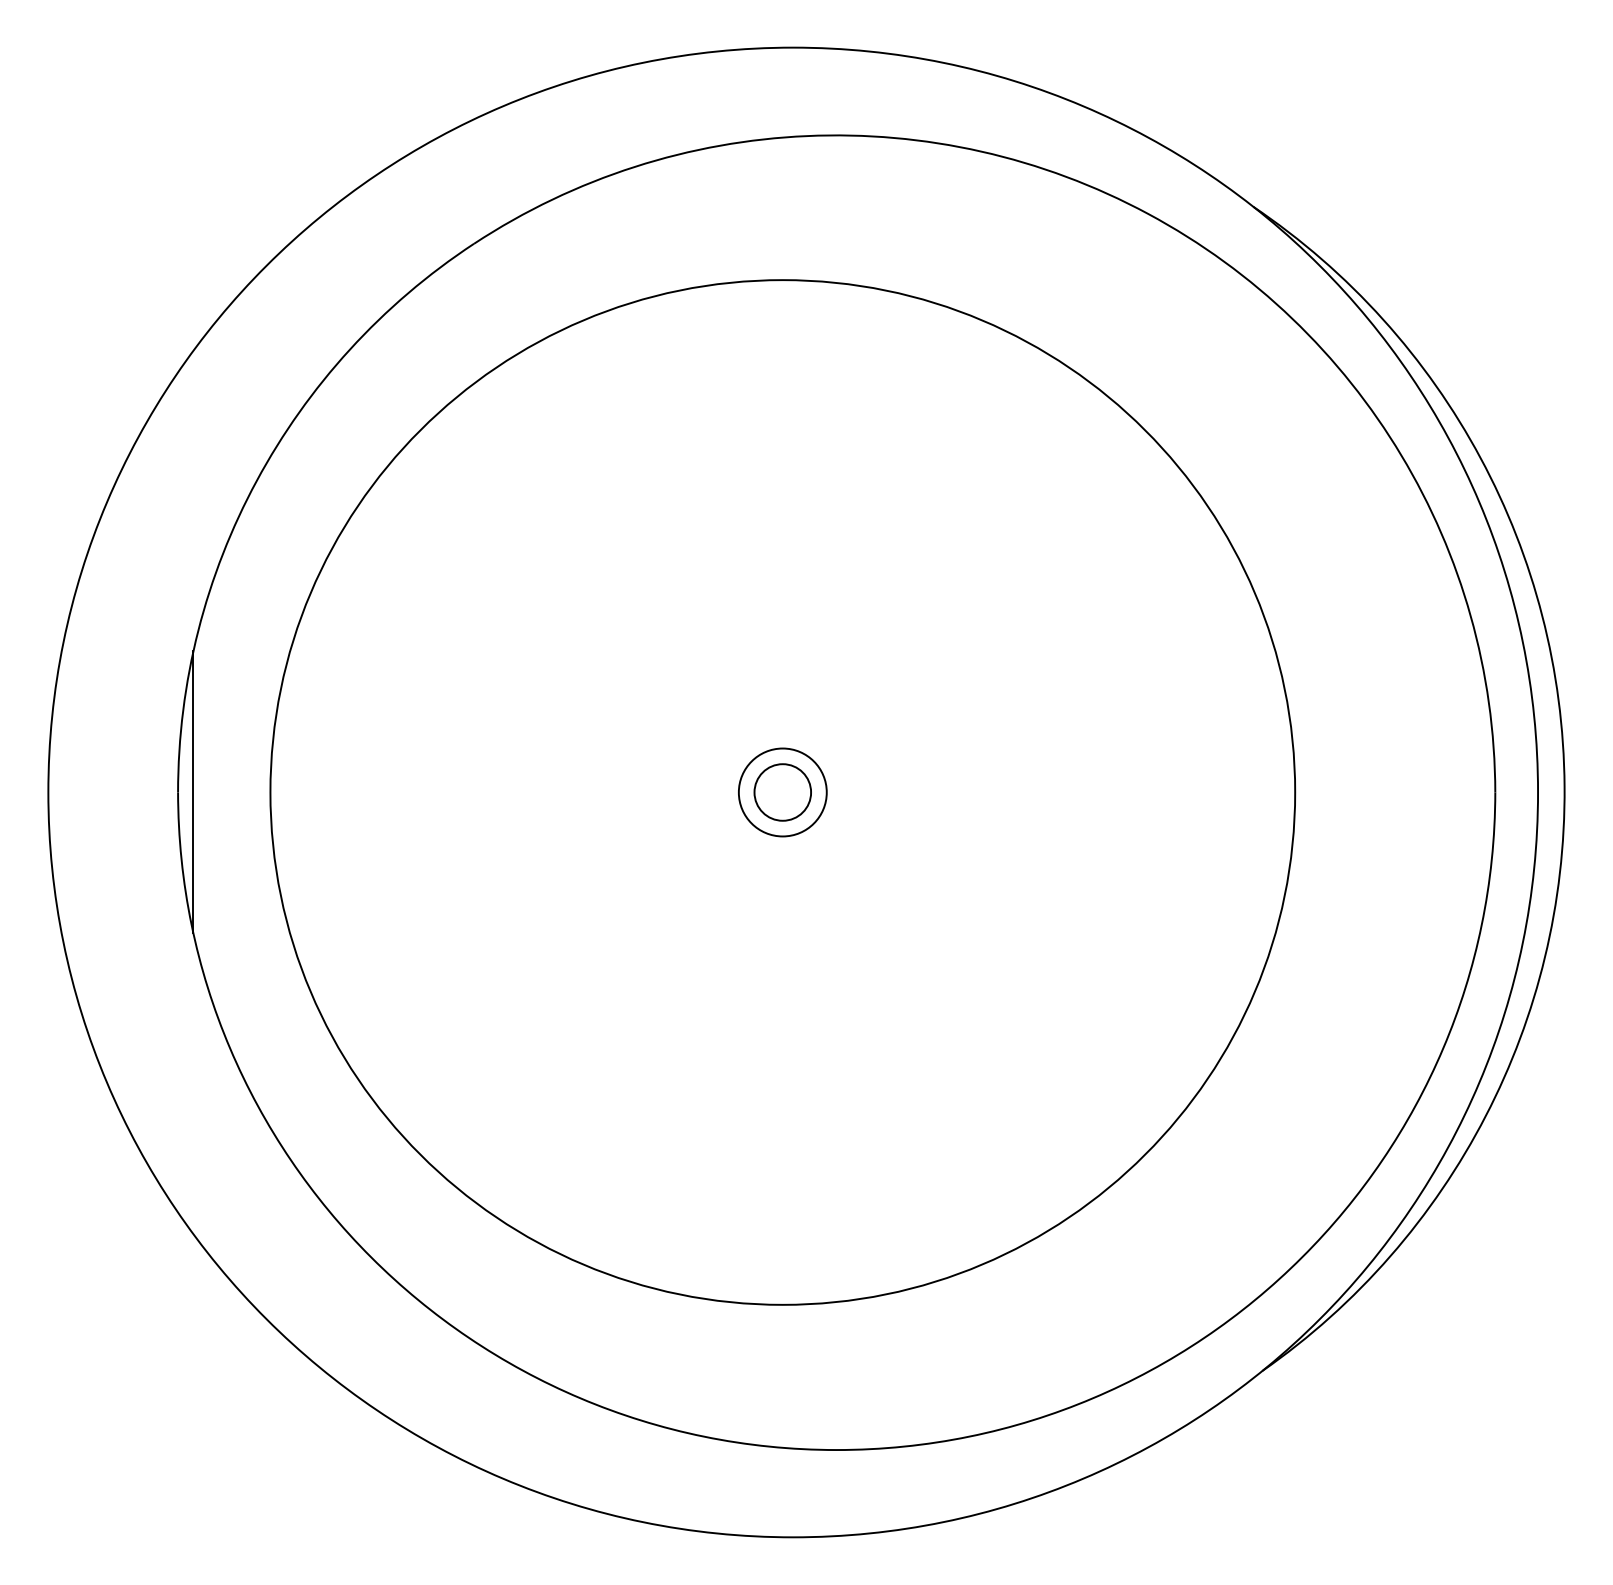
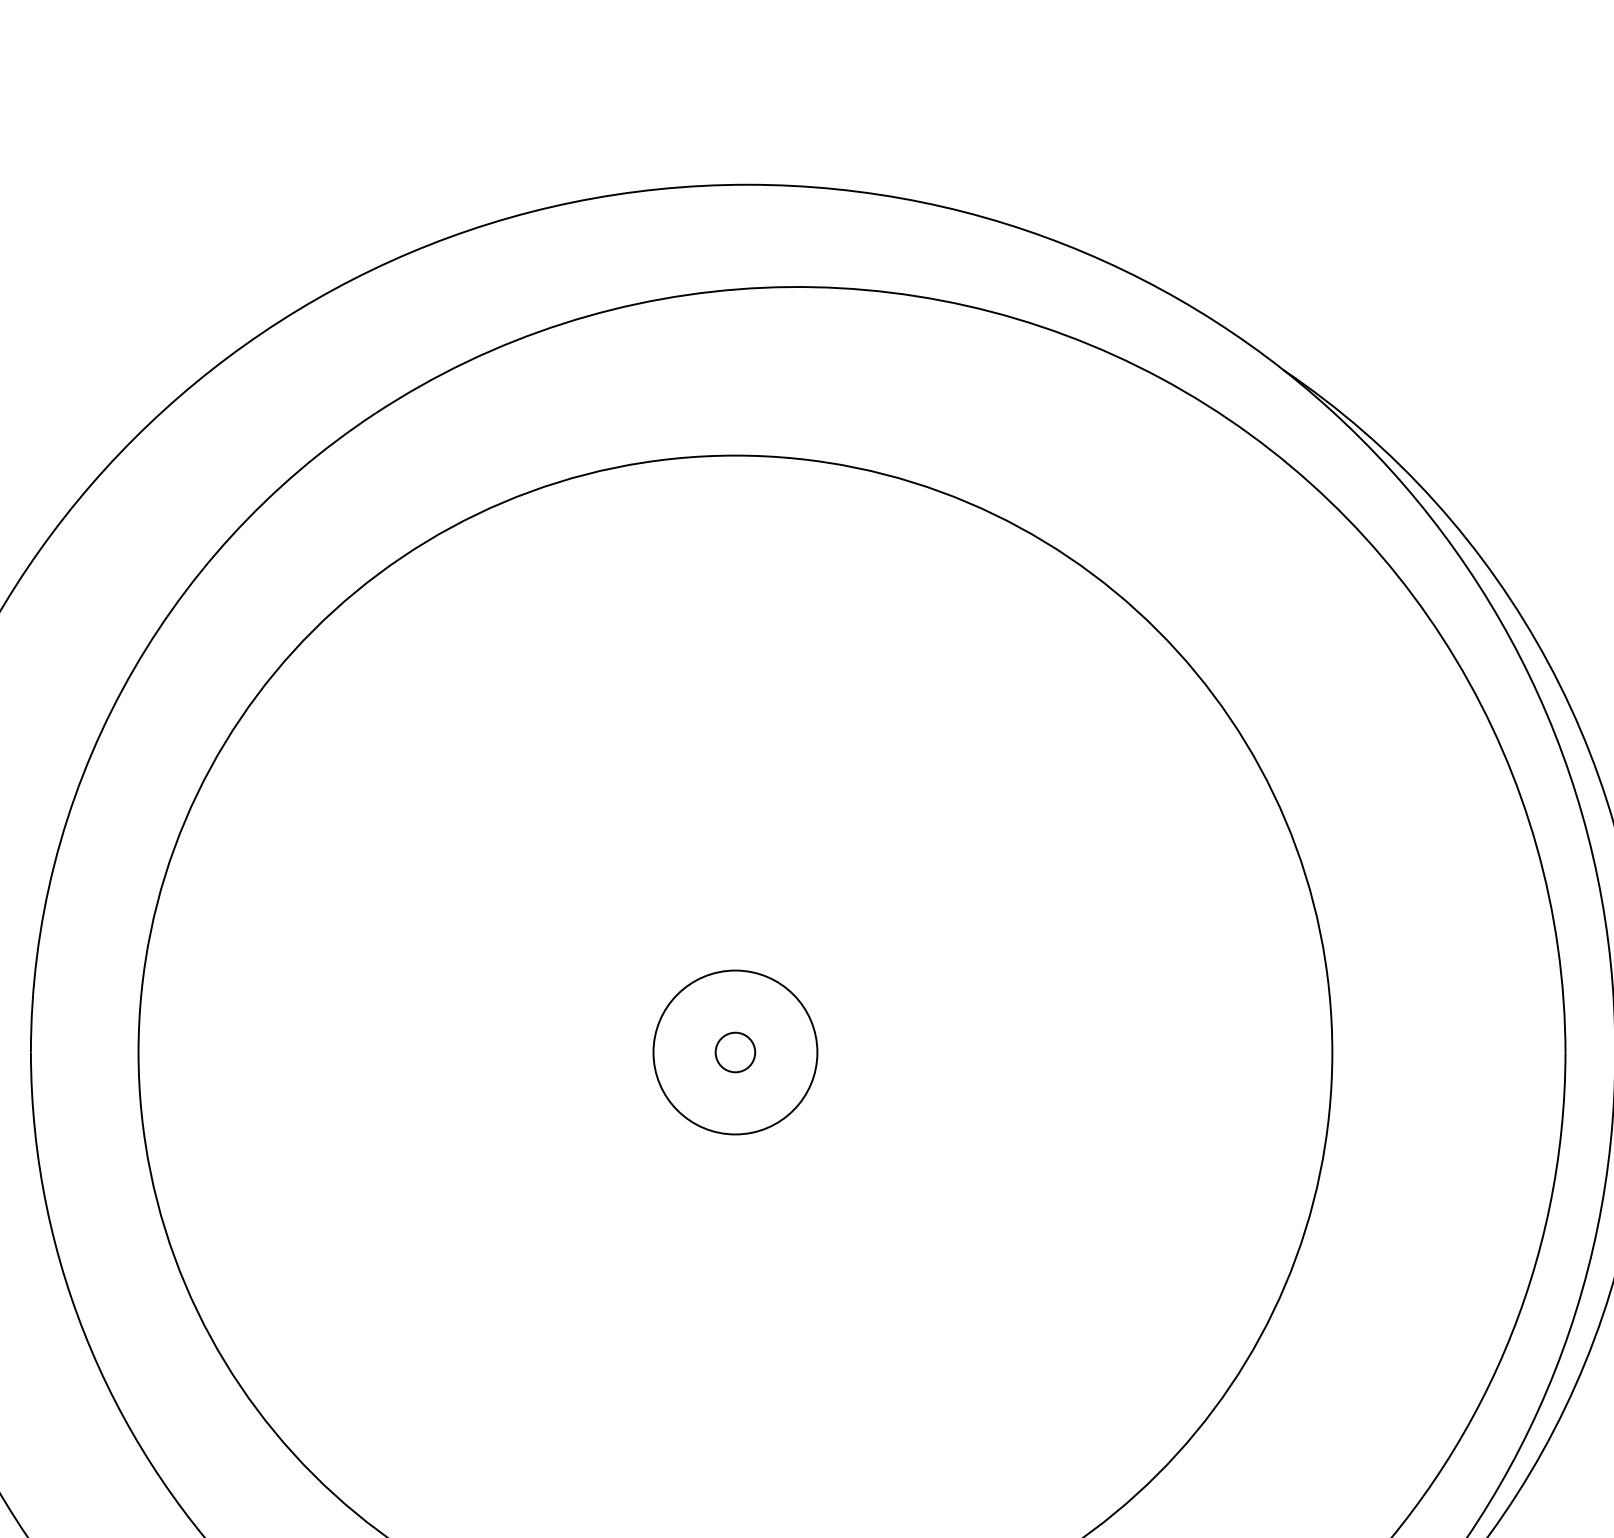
line: (193, 791) -> (48, 1051), removed
circle: (782, 792) -> (735, 1052), size x0.6
circle: (782, 792) -> (735, 1052), size x1.6

